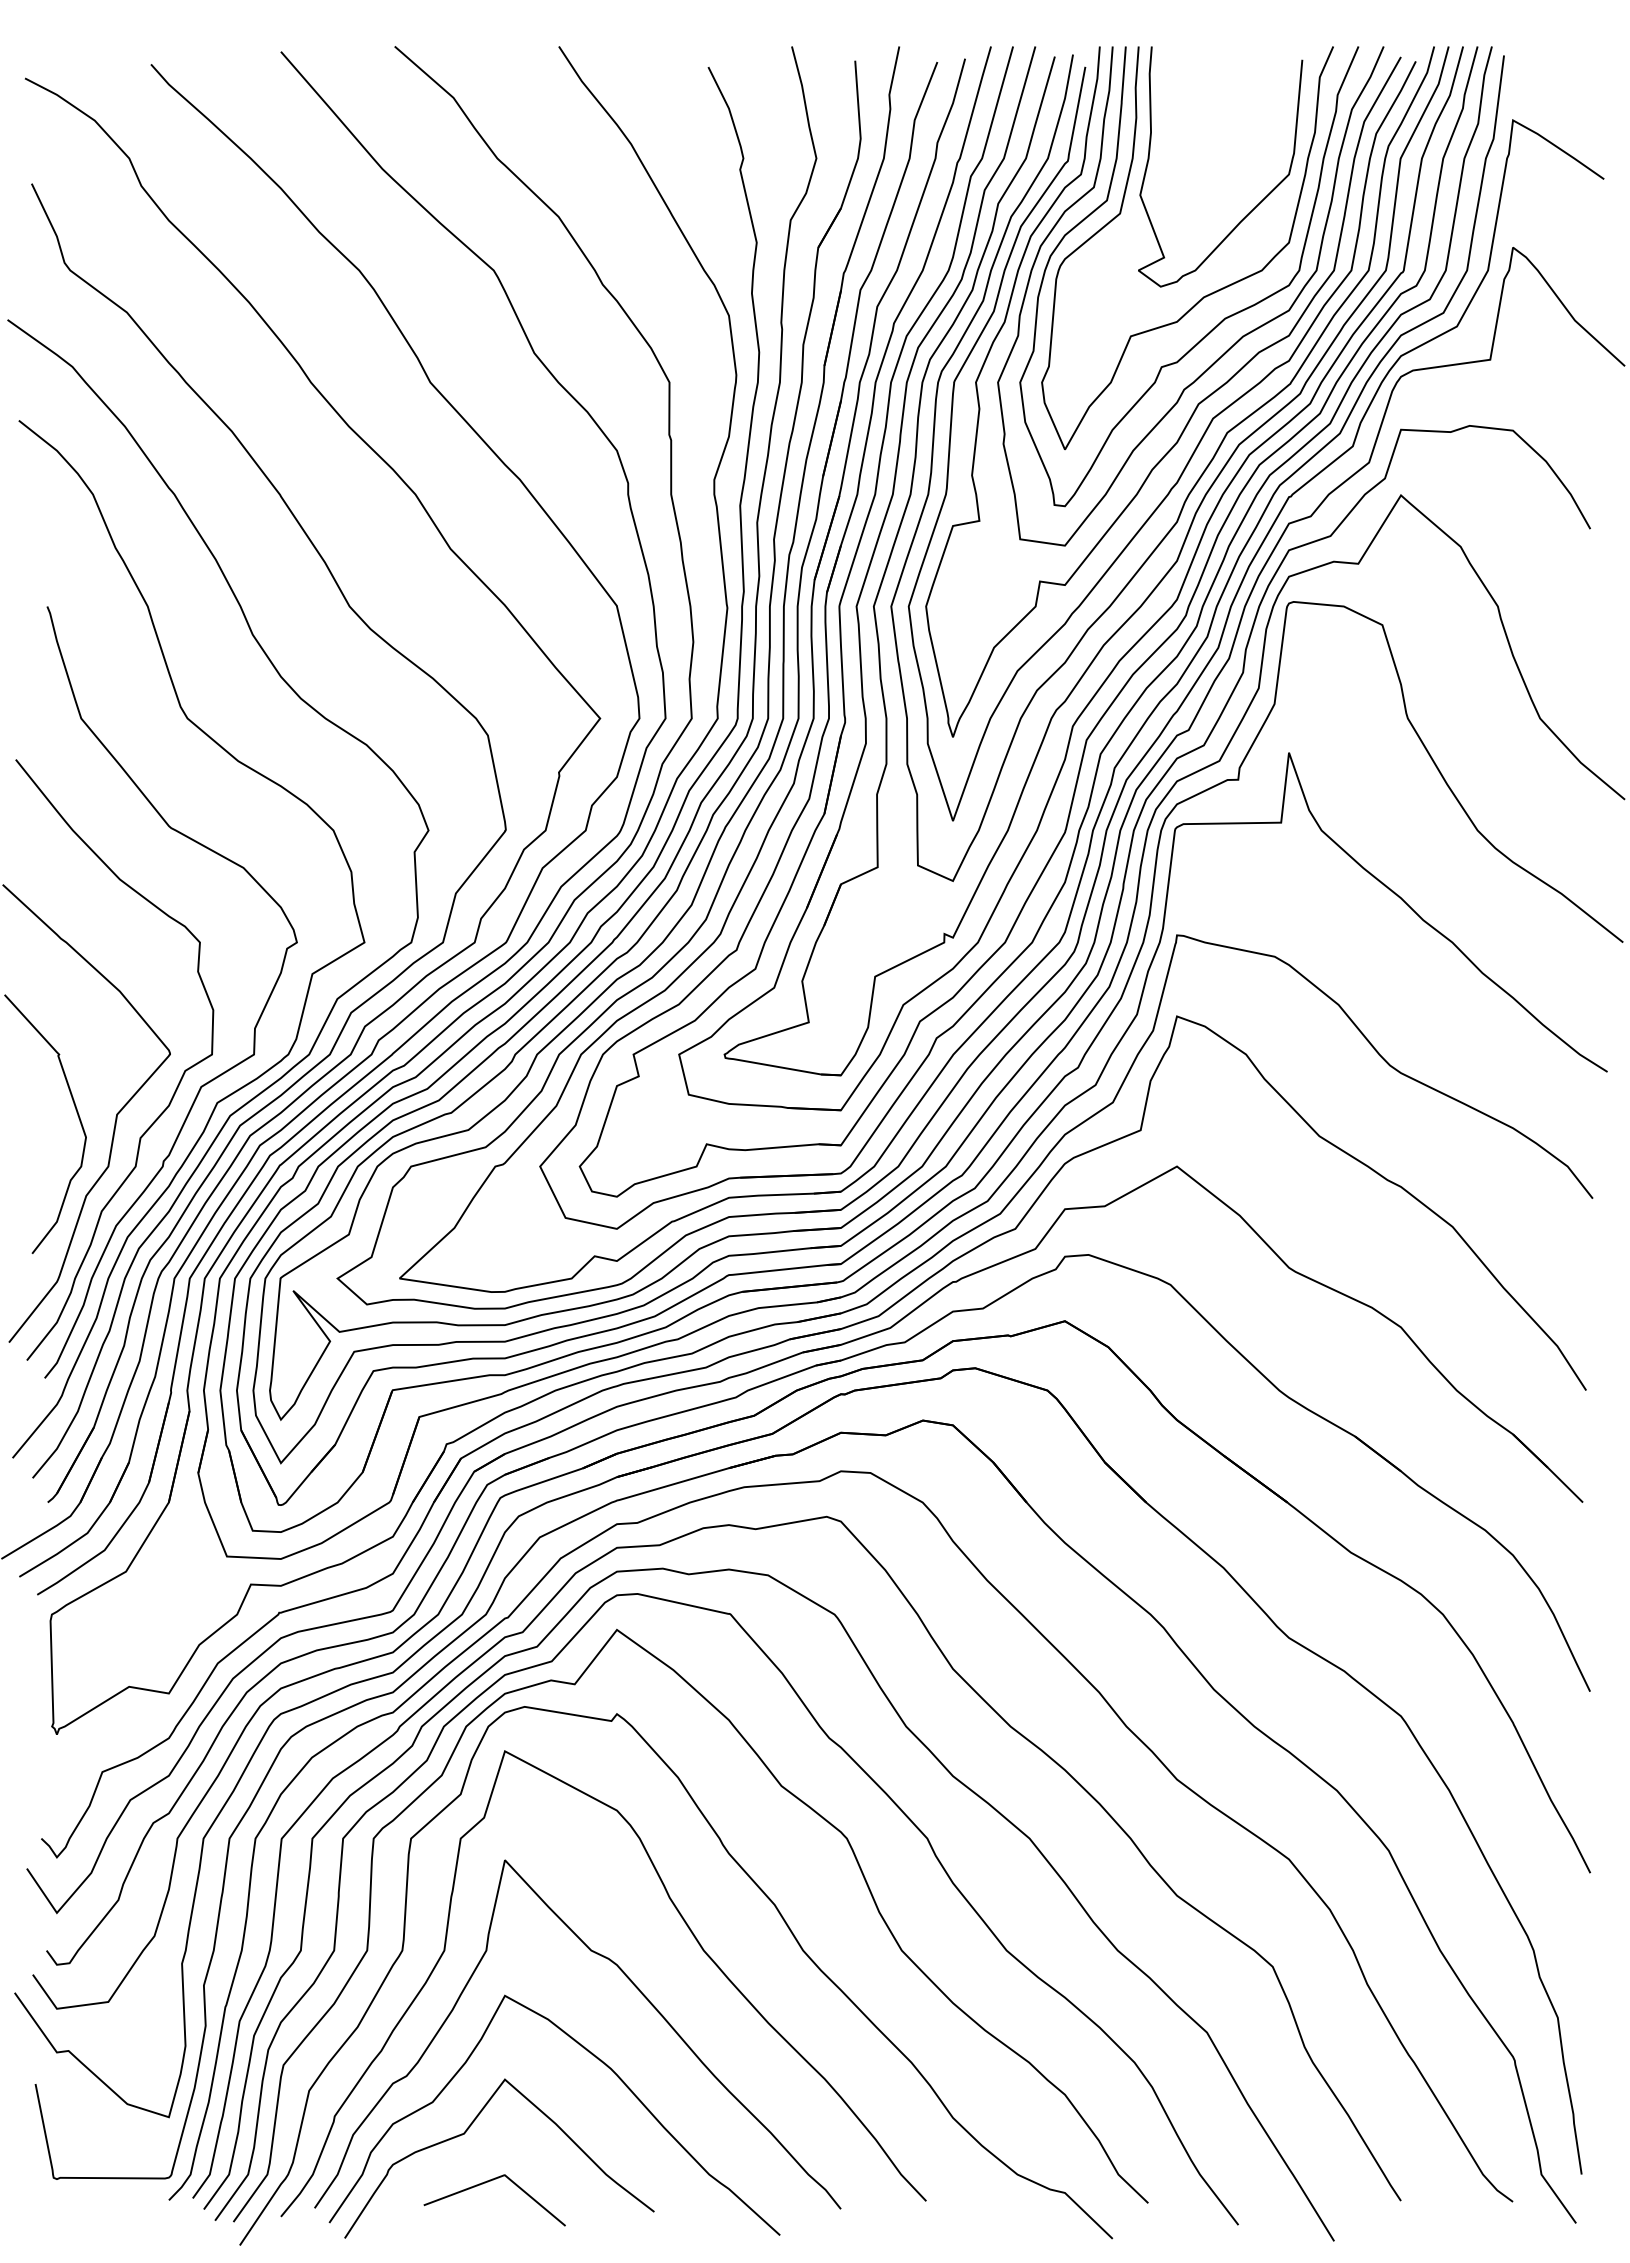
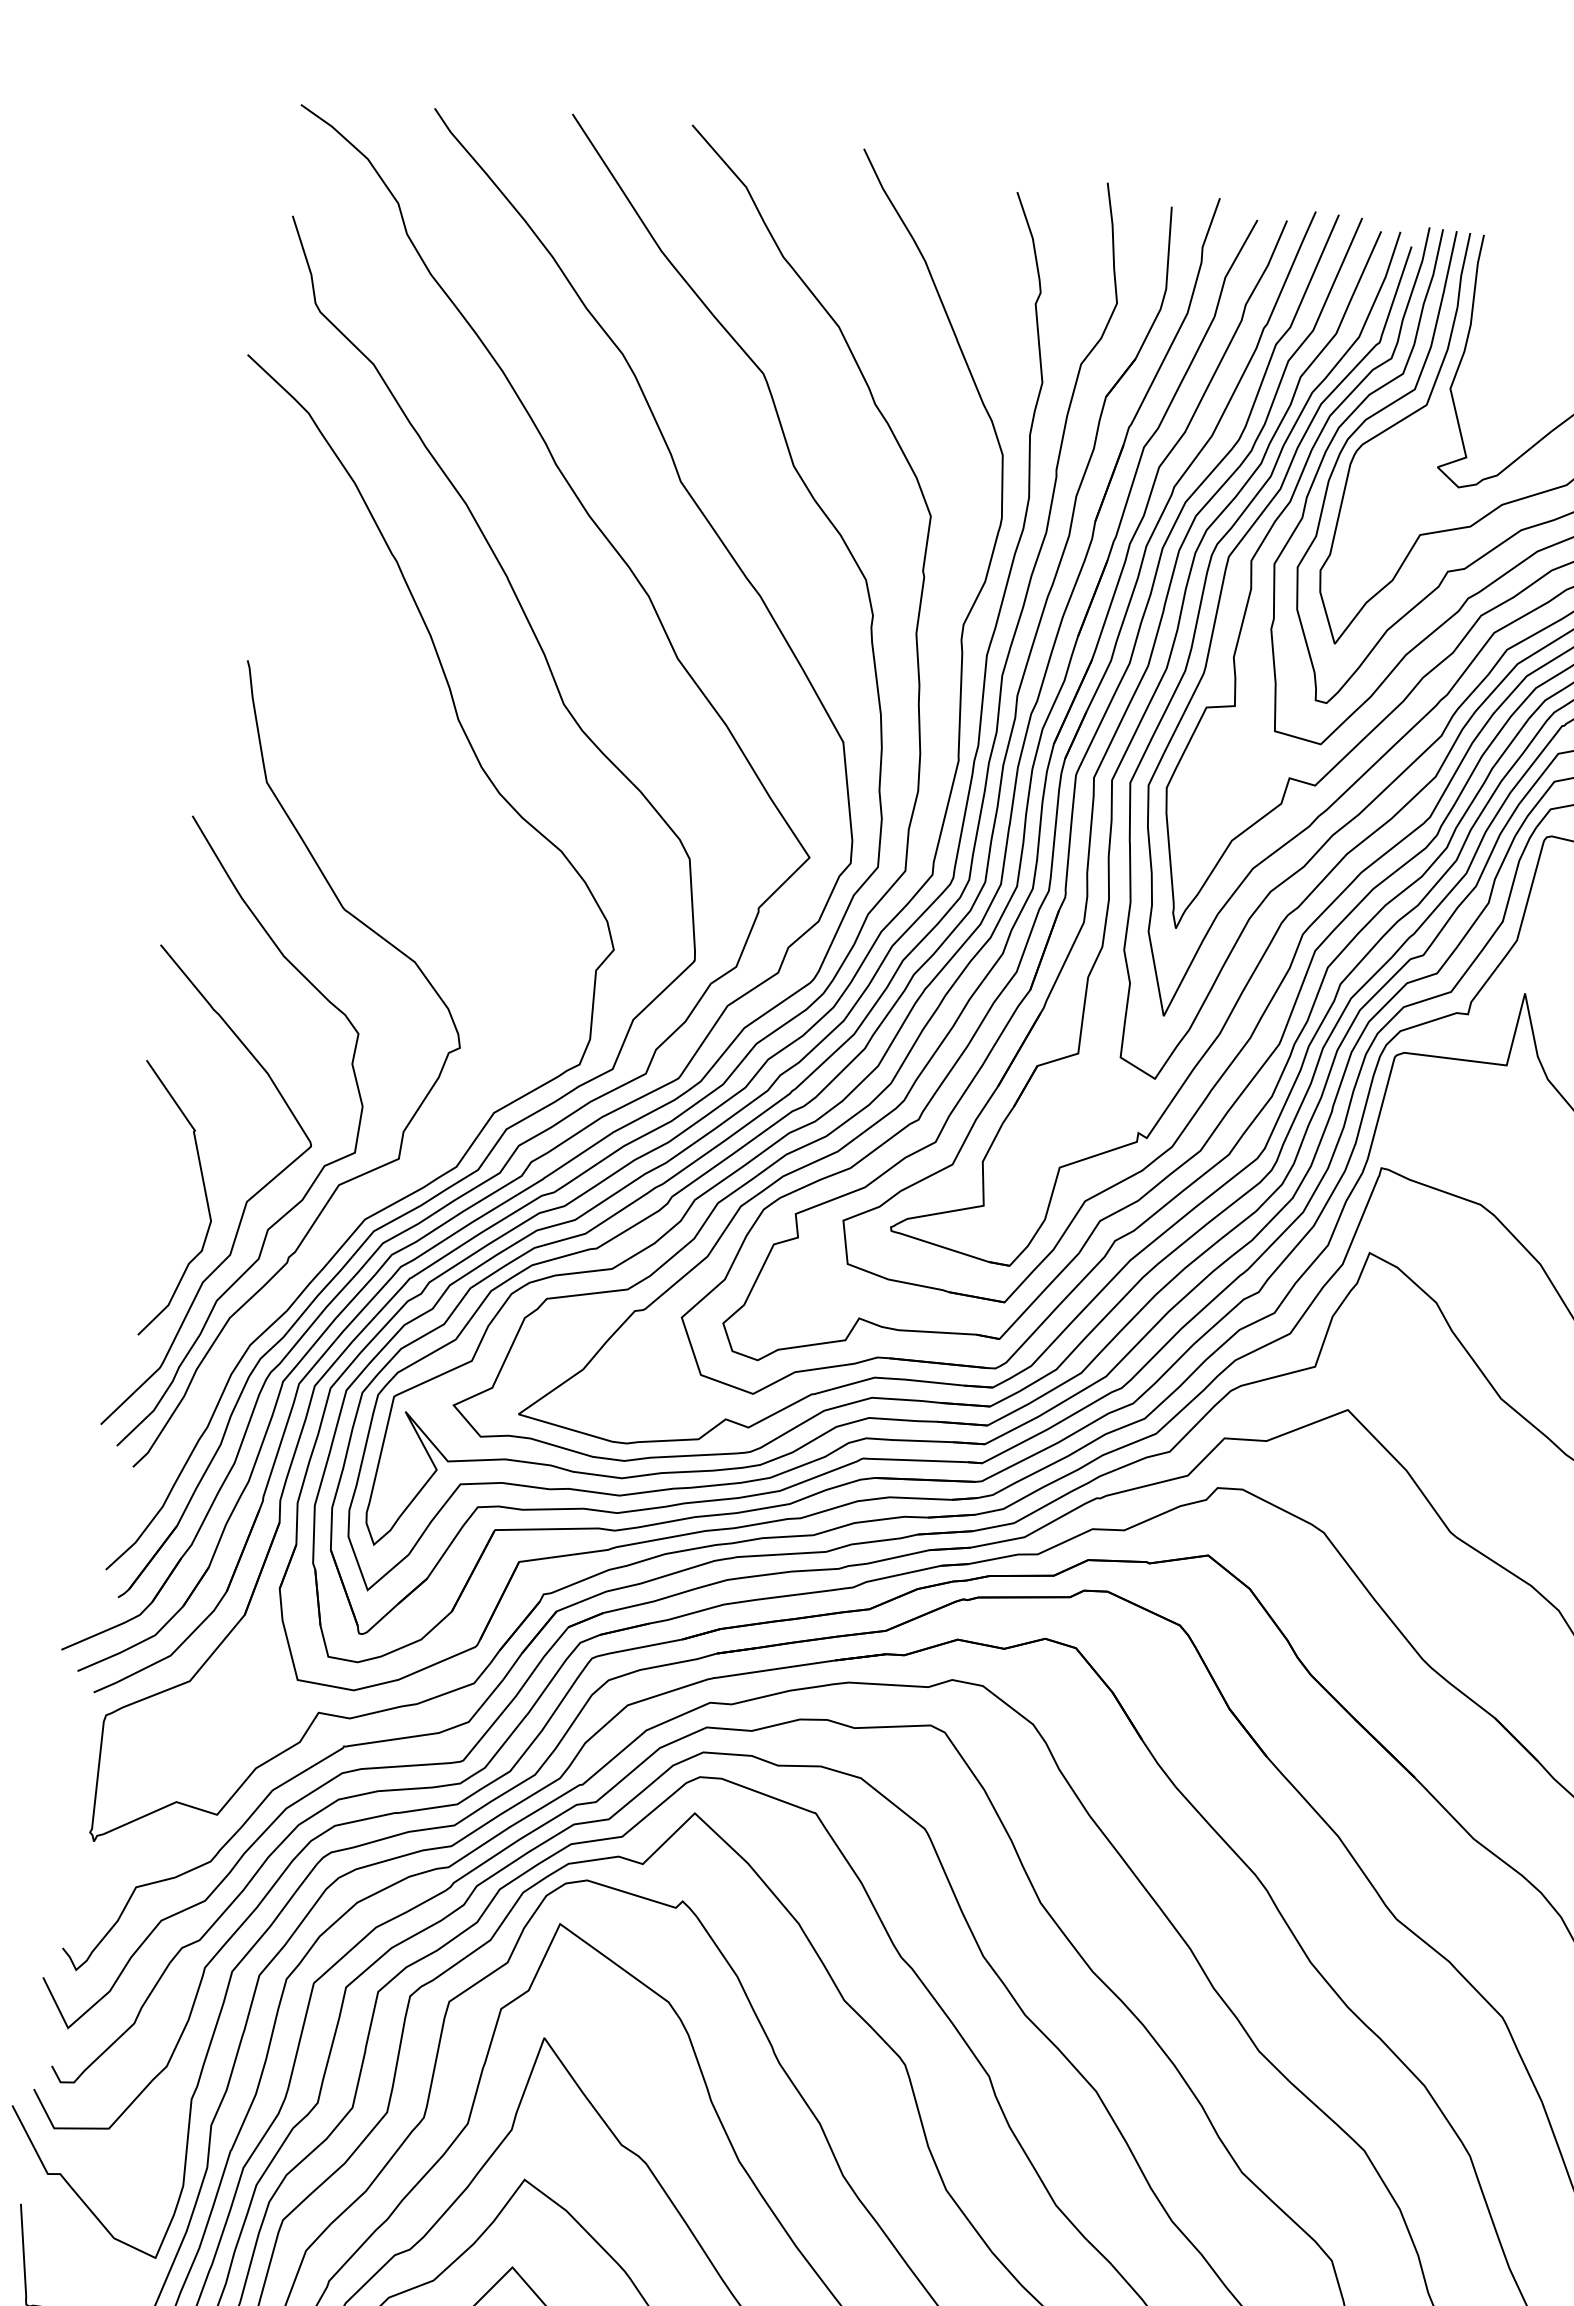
curve: (310, 976) -> (469, 1085), removed

